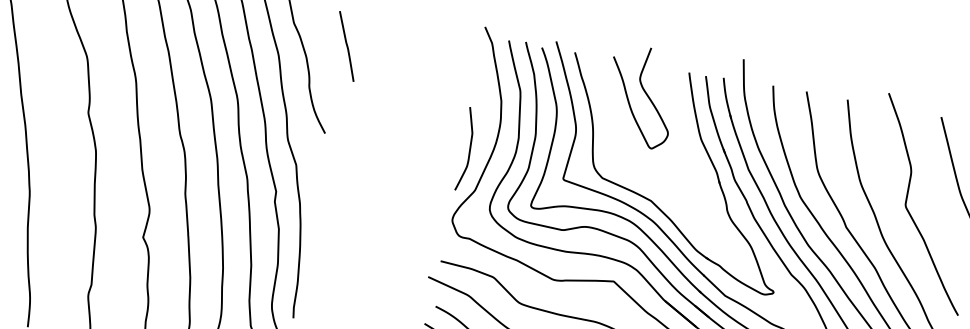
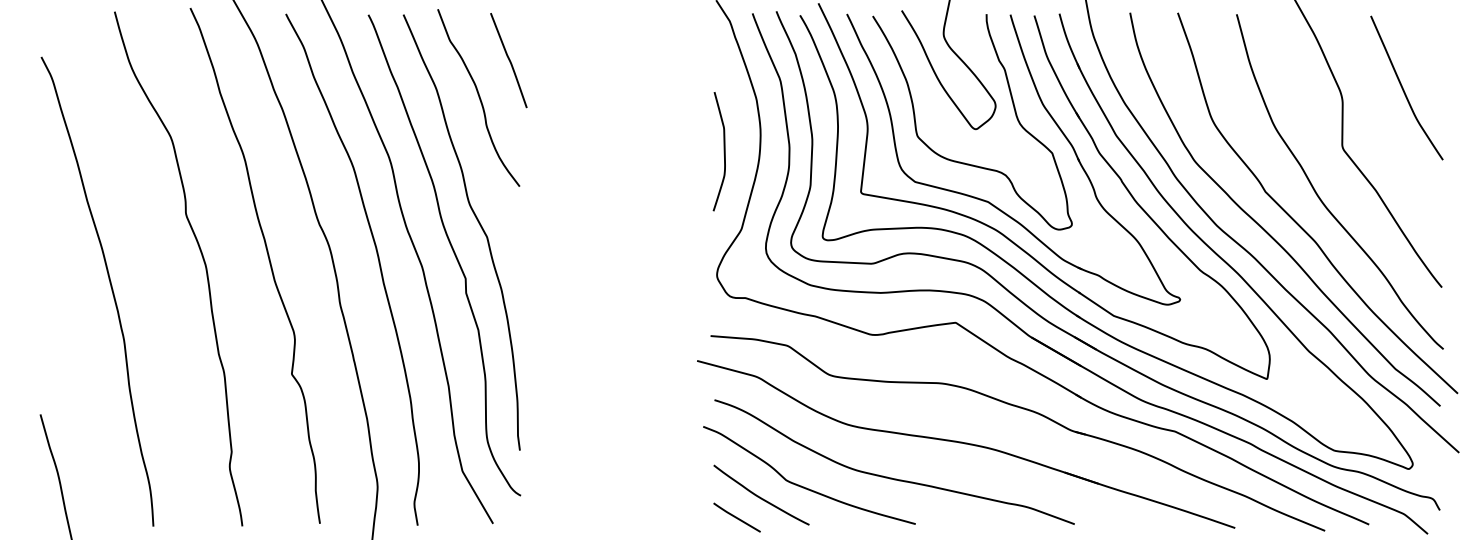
curve: (346, 46) -> (508, 60), moved
curve: (469, 149) -> (723, 151), moved
curve: (639, 170) -> (964, 162), added

